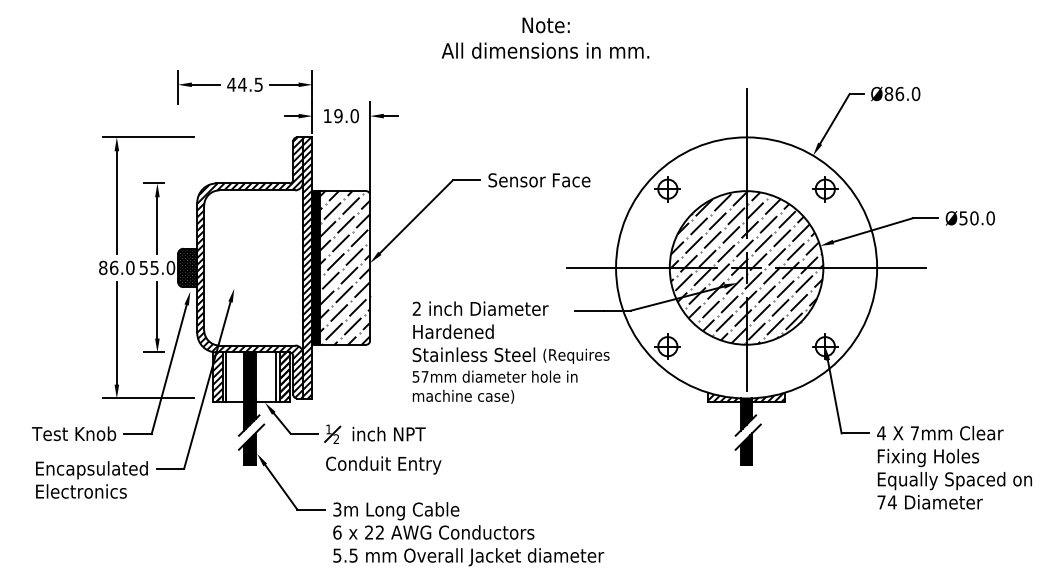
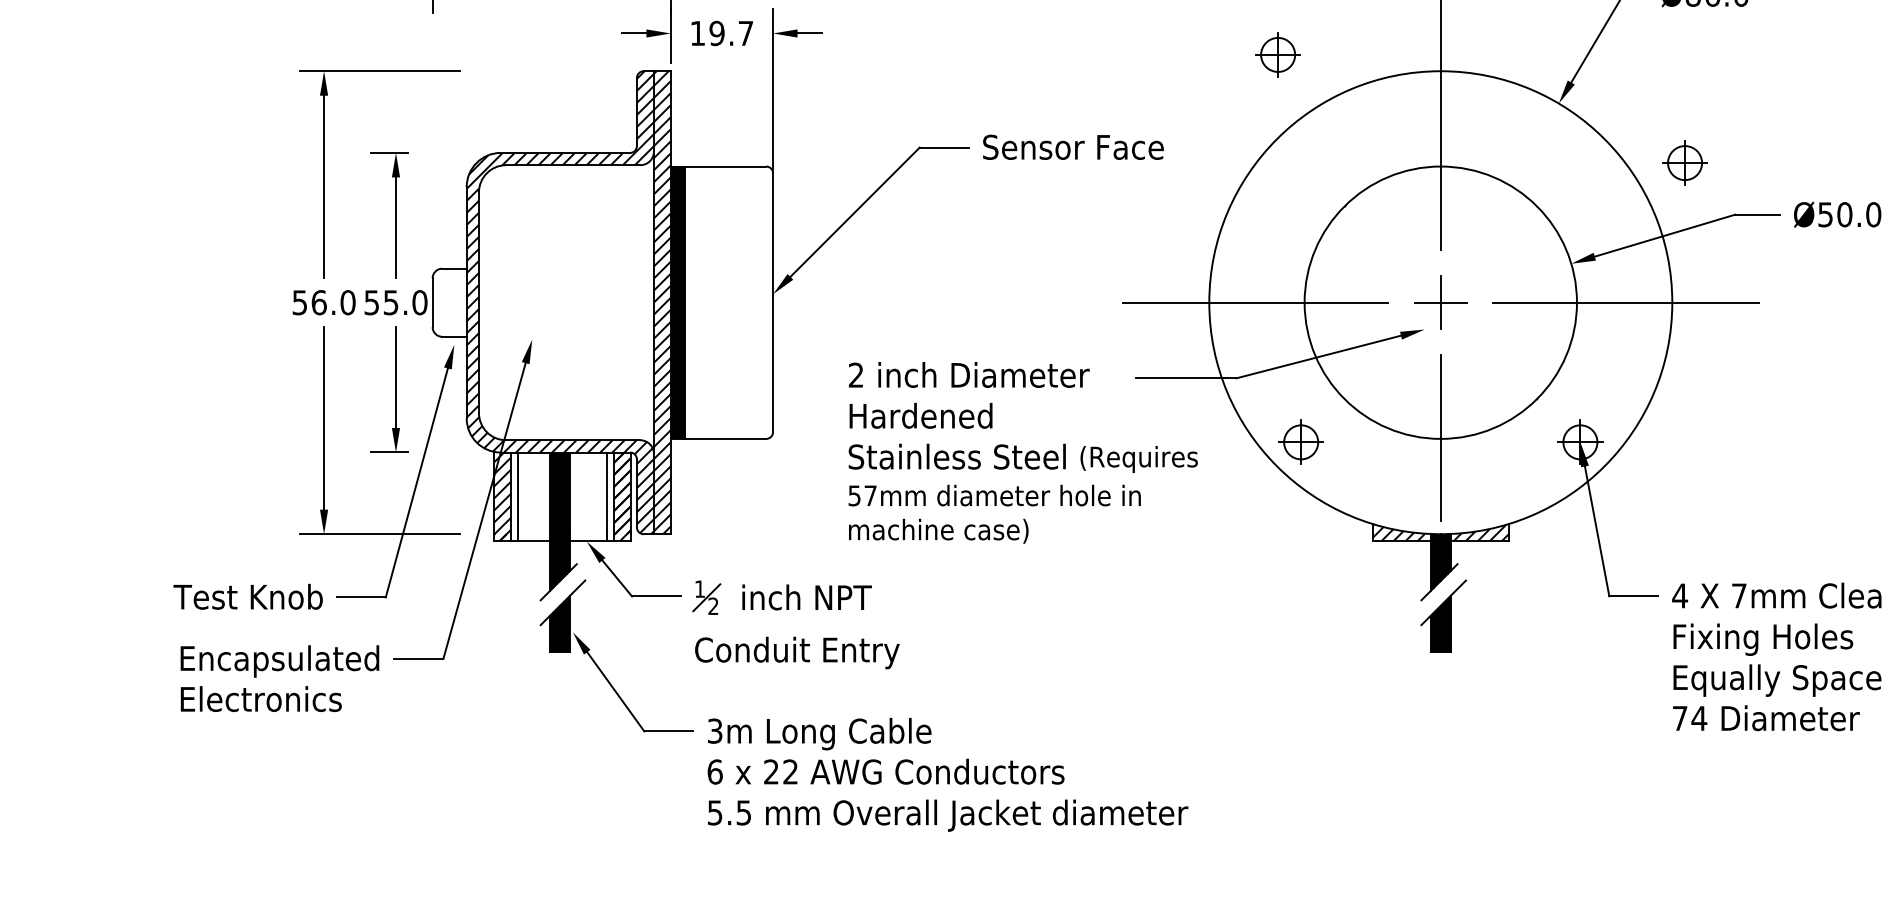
text: (354, 116) -> (745, 34), 19.0 -> 19.7
part: (667, 189) -> (1277, 55), moved
part: (825, 189) -> (1685, 163), moved
text: (103, 267) -> (300, 301), 86.0 -> 56.0
hatch: (187, 267) -> (449, 301), removed
hatch: (345, 267) -> (729, 301), removed
hatch: (746, 267) -> (1440, 301), removed

